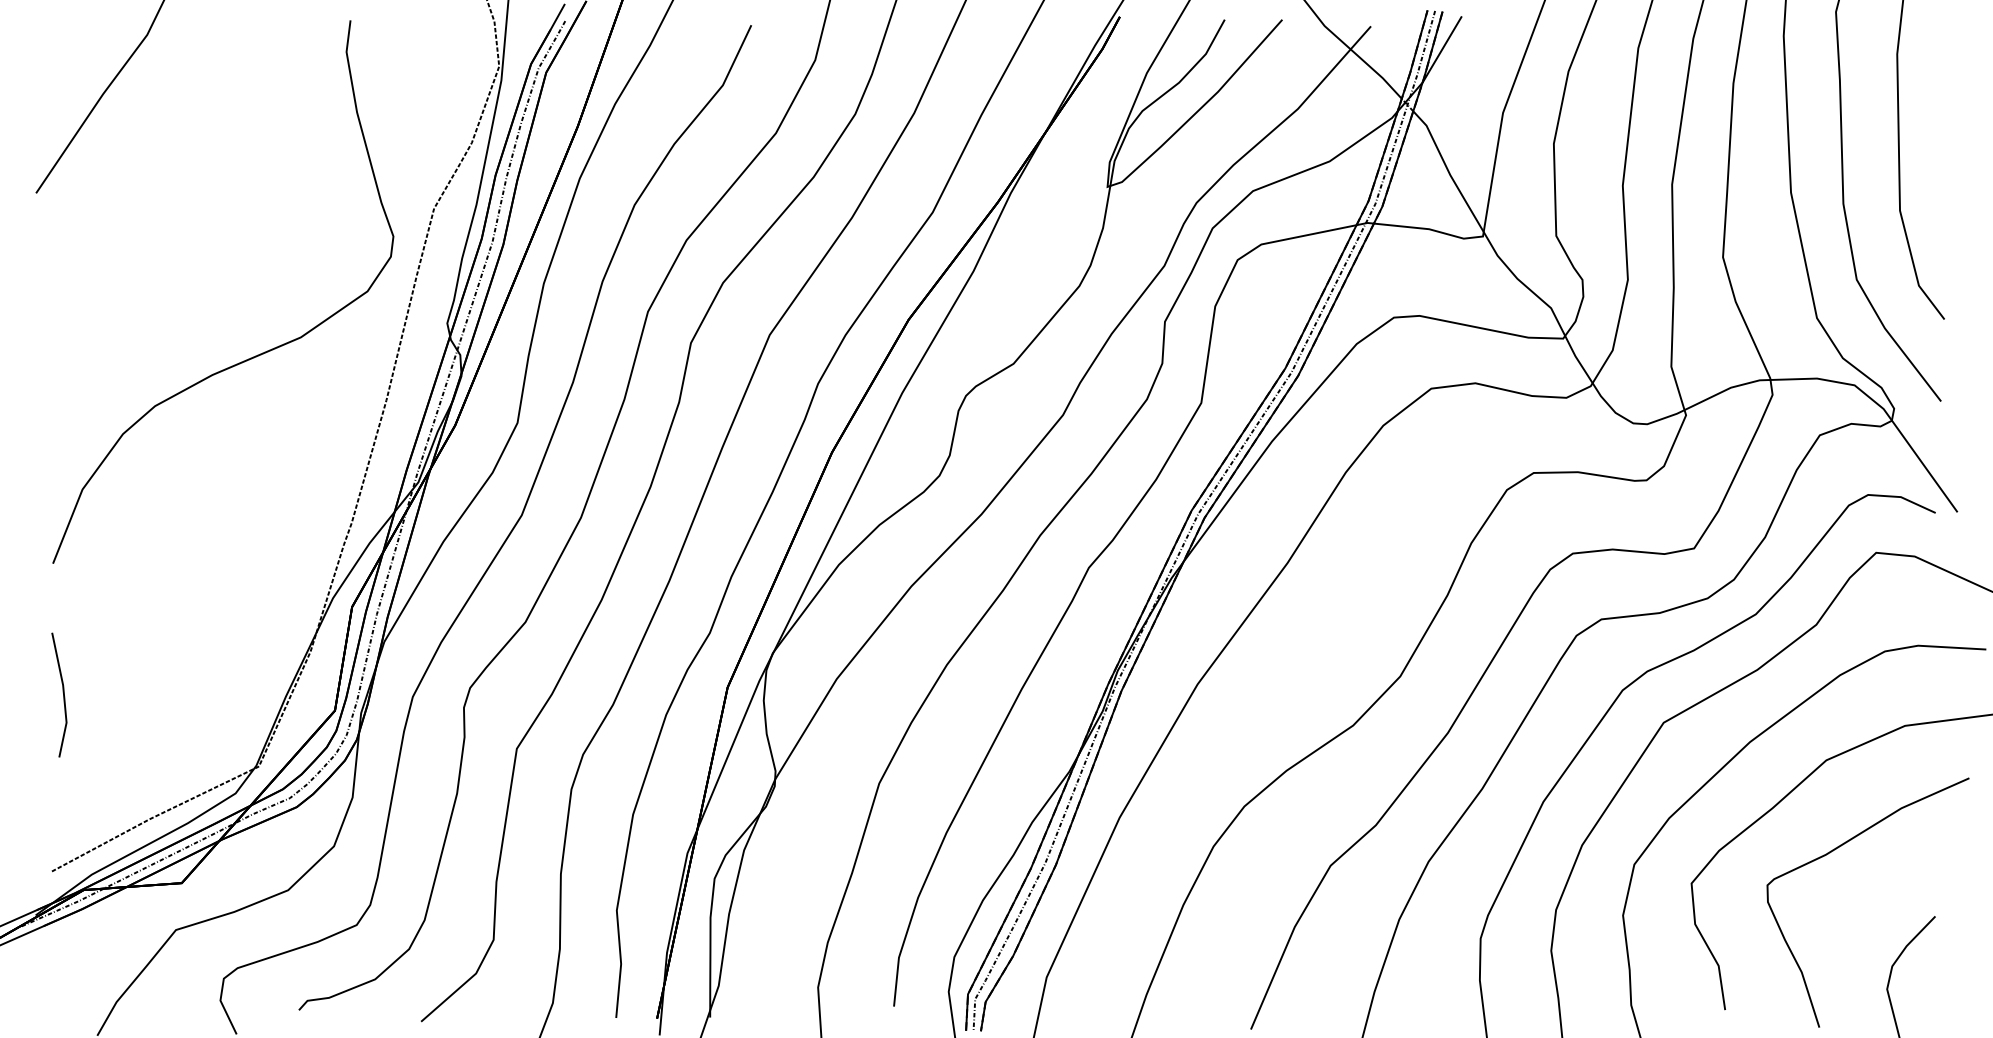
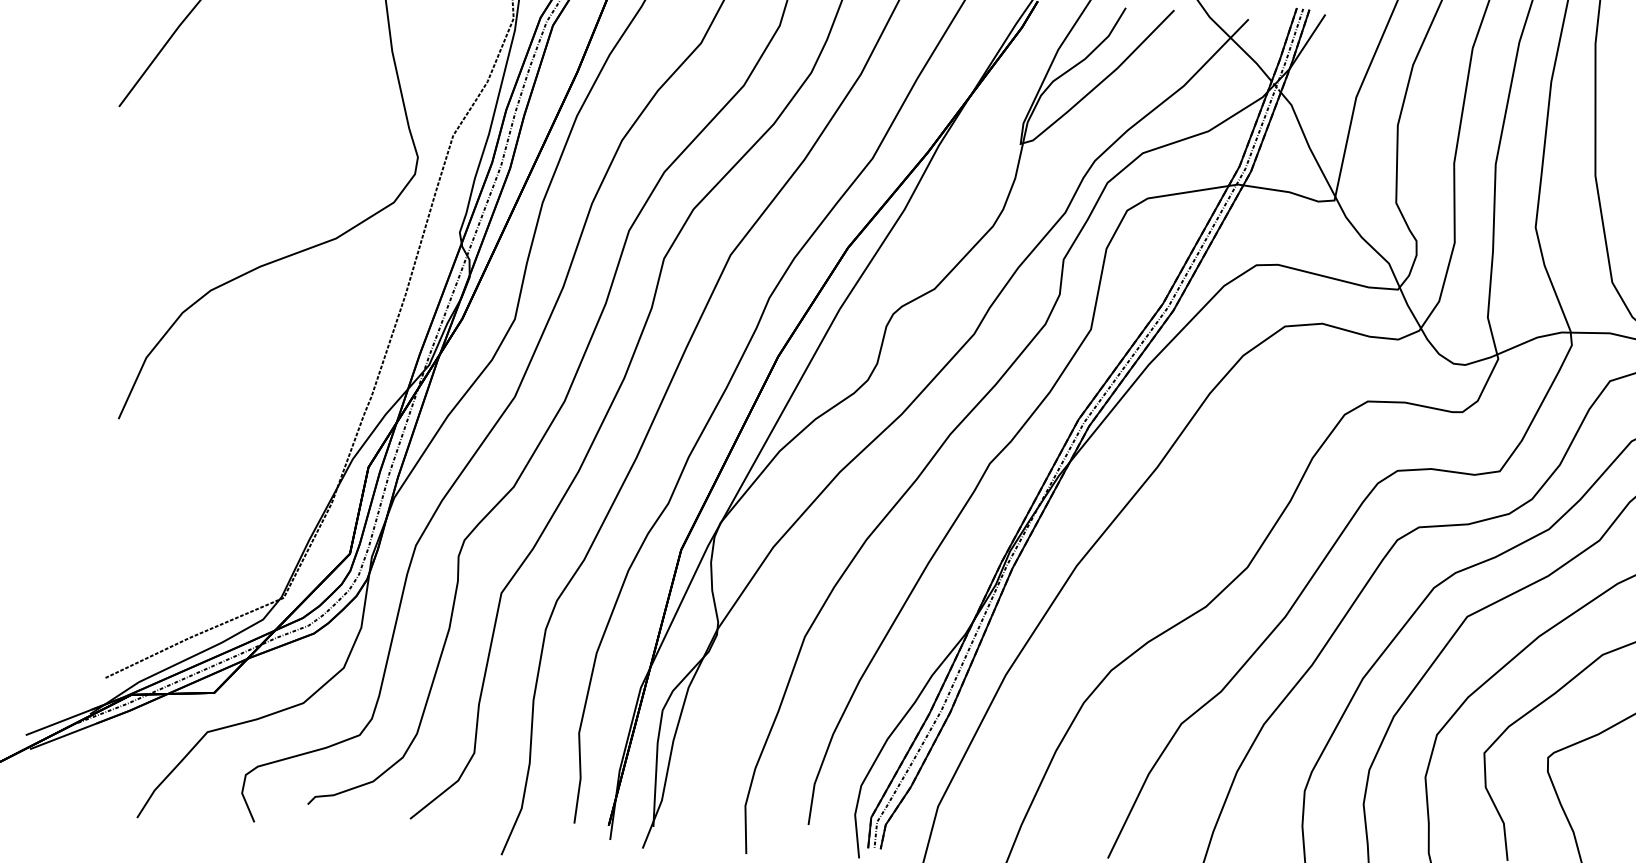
line: (62, 692) -> (121, 527), removed

